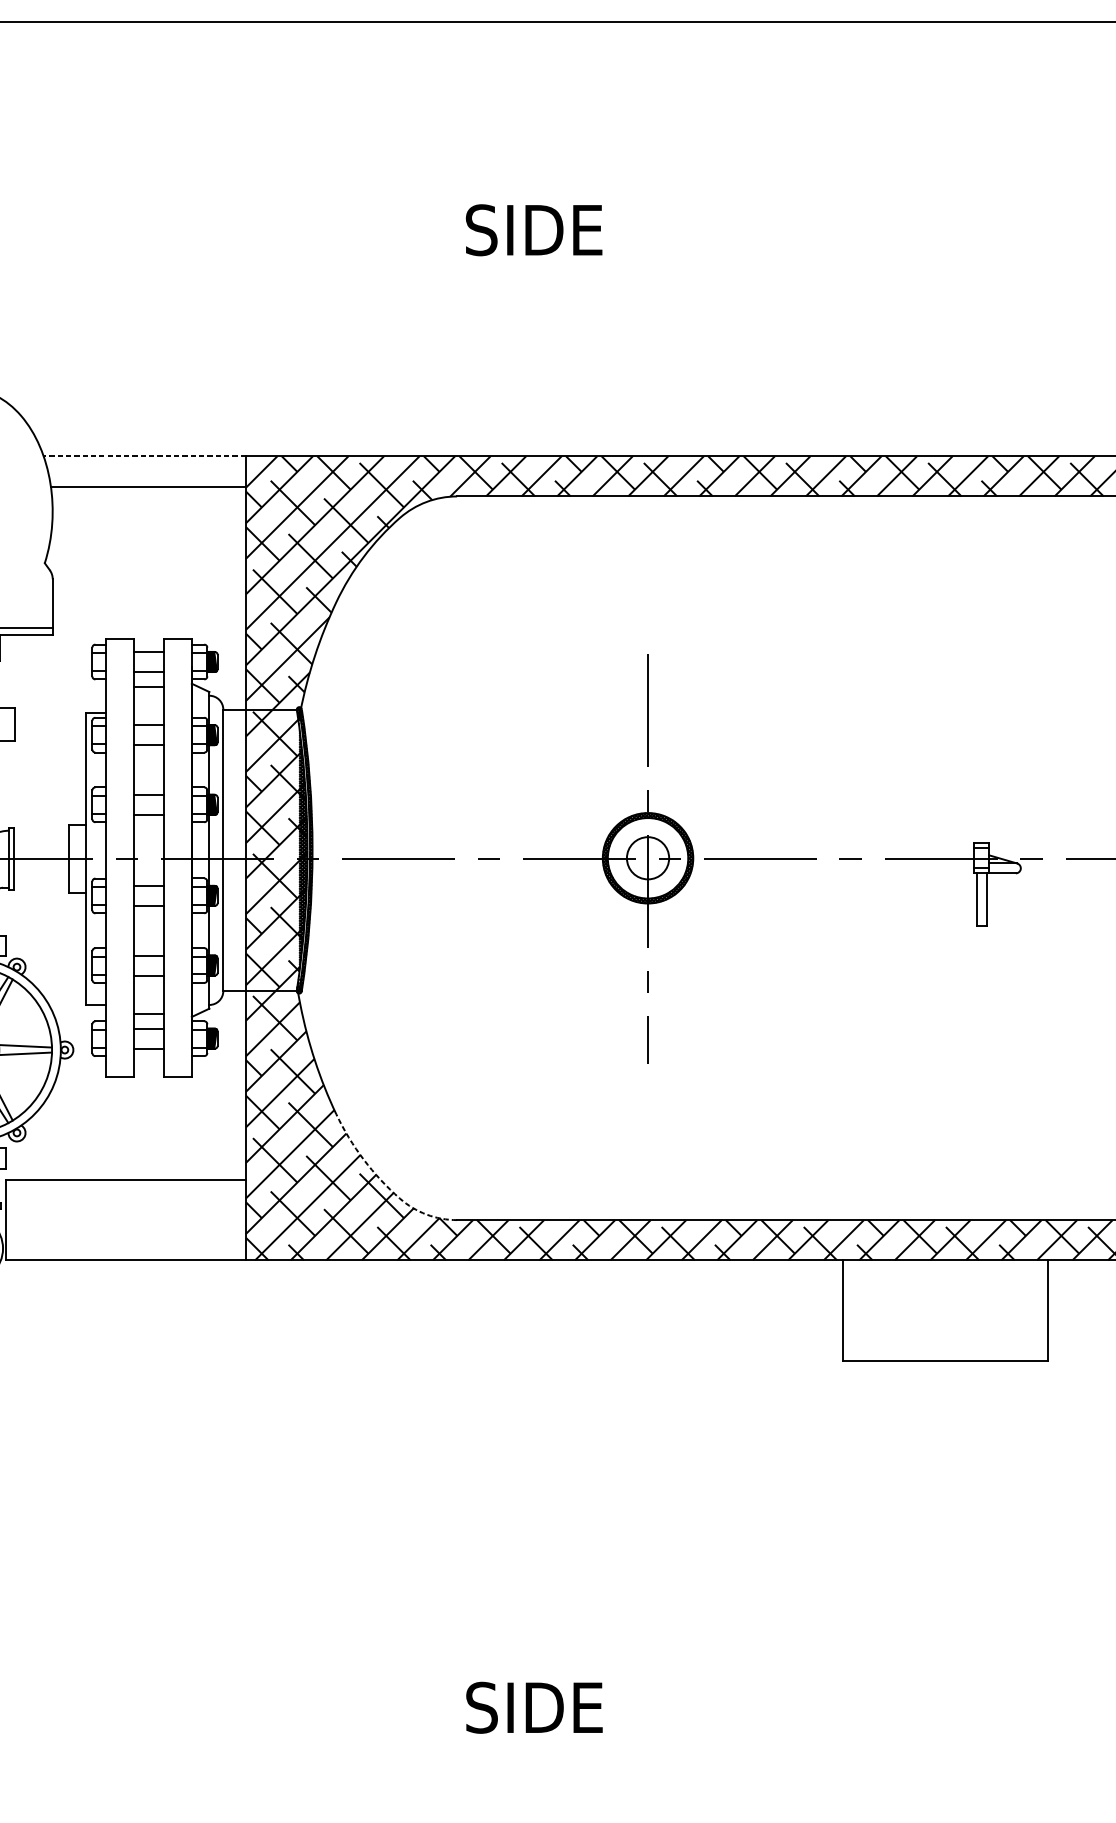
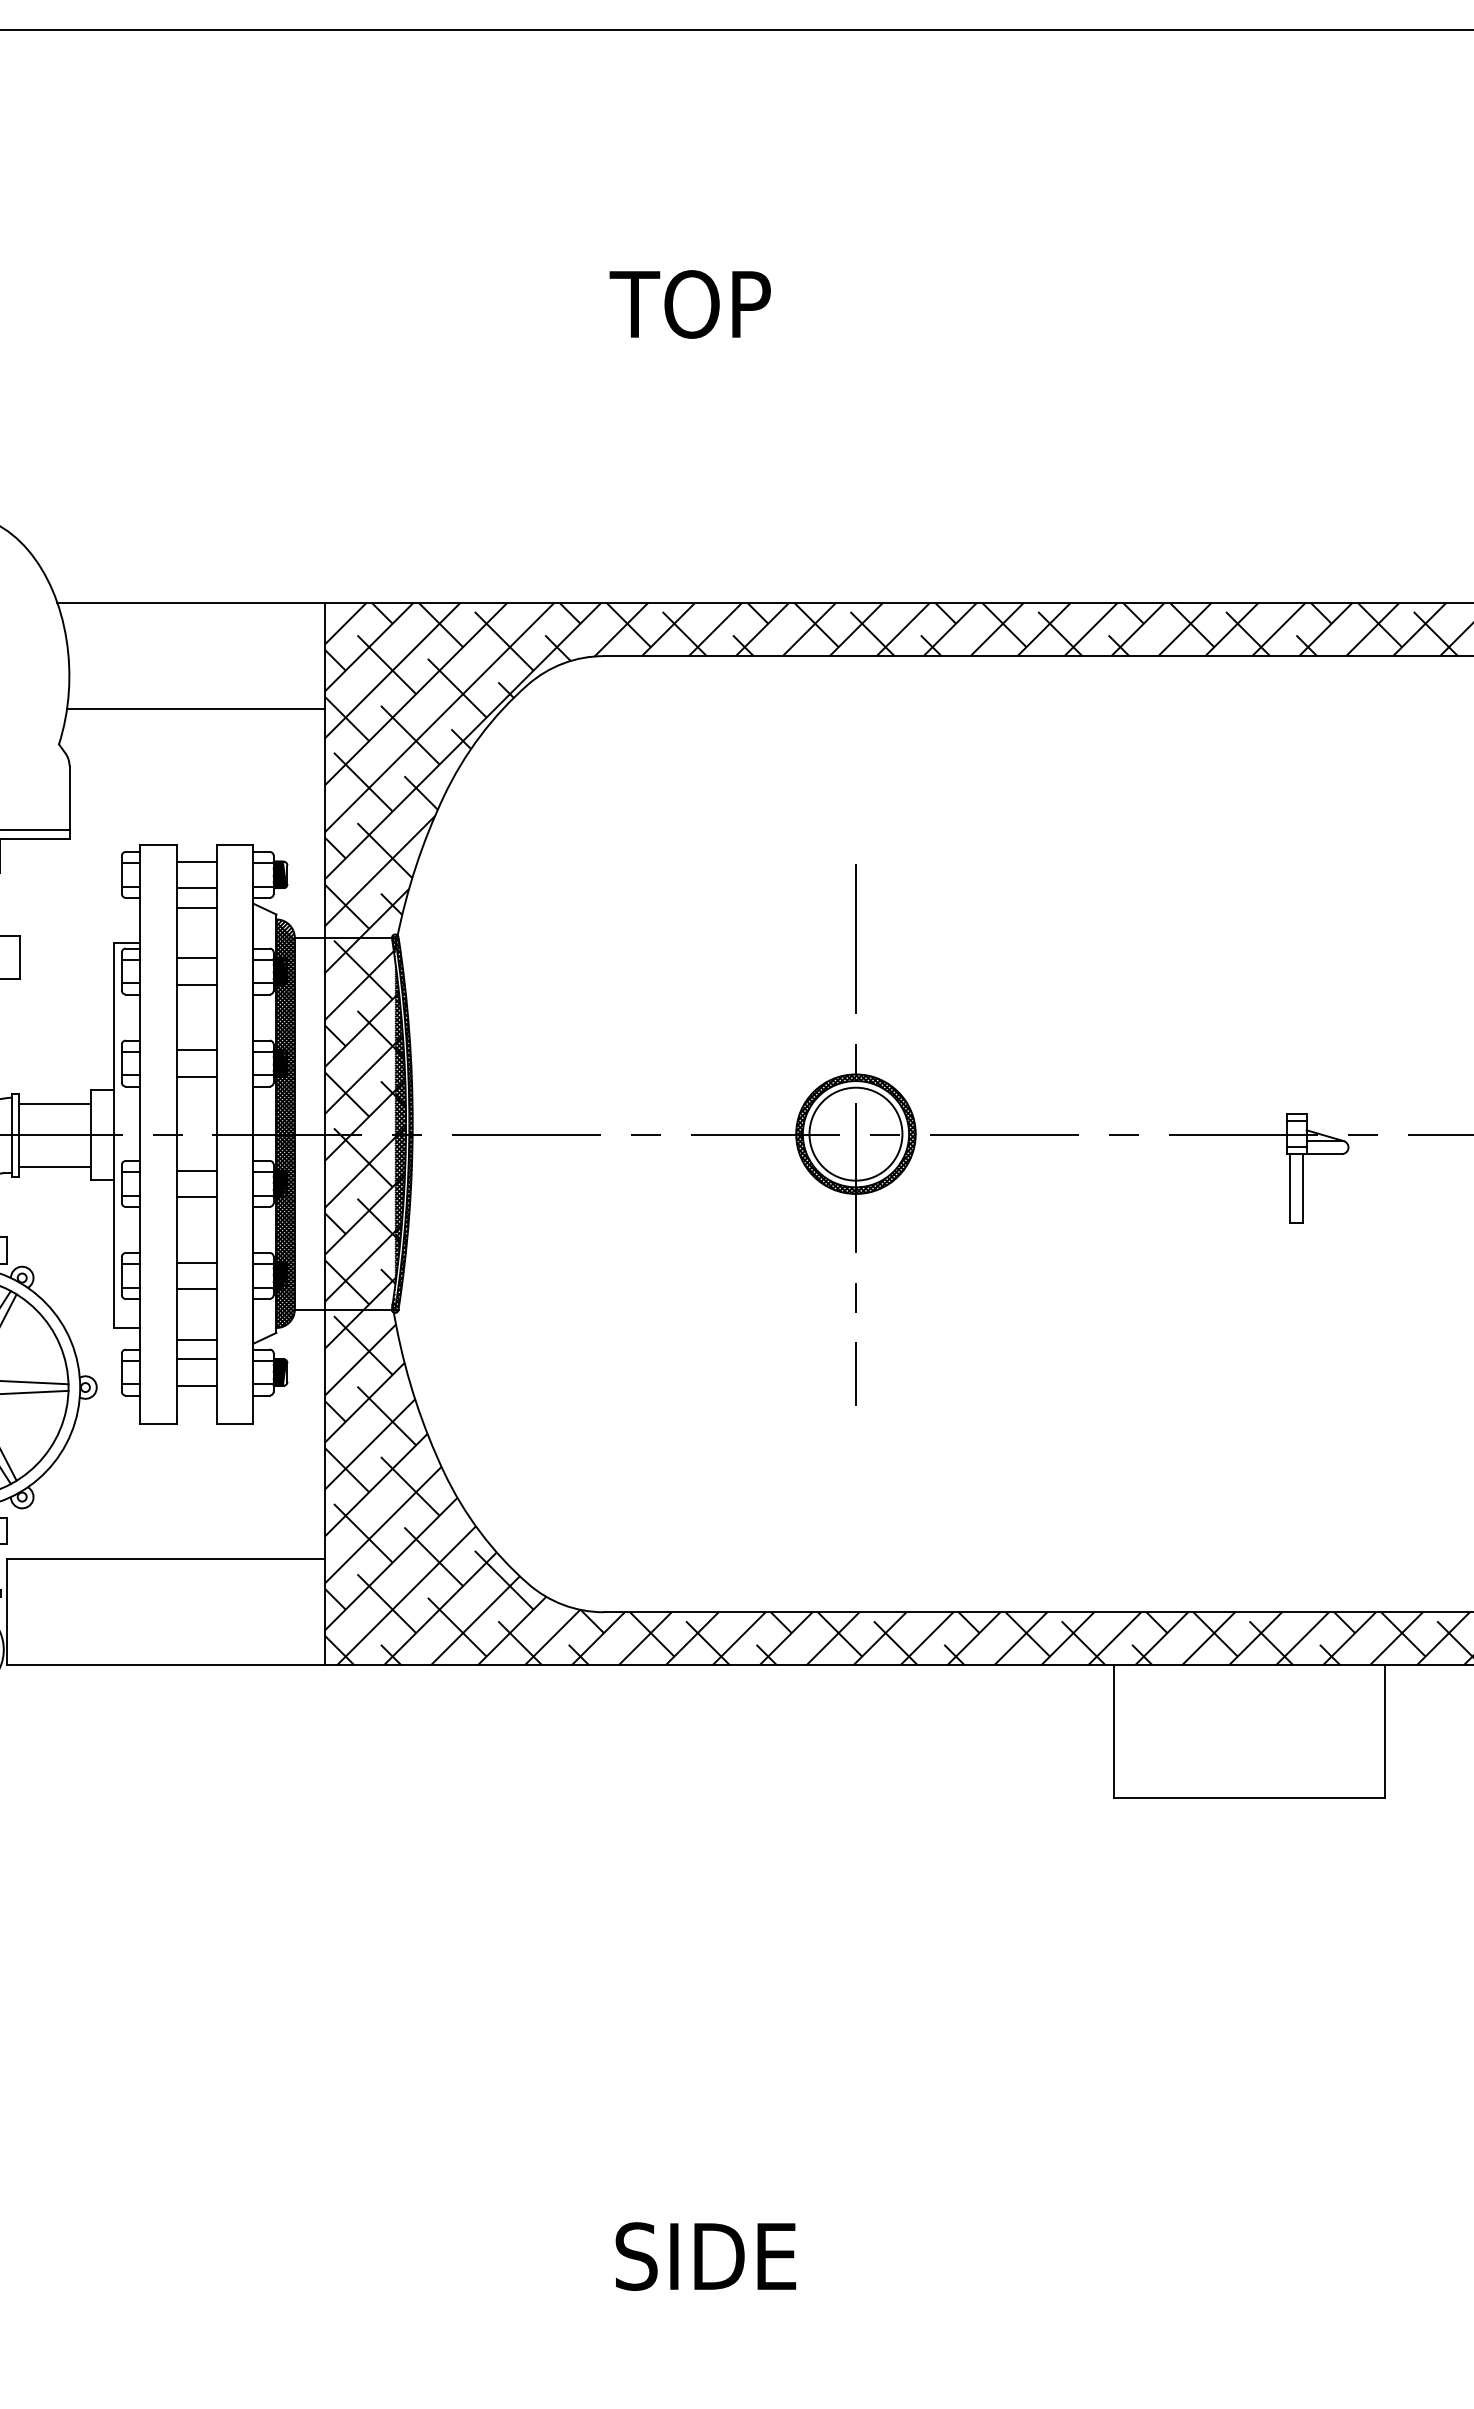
text: (531, 230) -> (702, 304), SIDE -> TOP
line: (145, 456) -> (191, 603), dashed -> solid
line: (148, 487) -> (195, 709), moved
line: (41, 835) -> (54, 1103), added
hatch: (216, 850) -> (285, 1123), added
circle: (647, 857) -> (855, 1133), size x1.67
line: (41, 882) -> (54, 1166), added
line: (385, 1184) -> (509, 1565), dashed -> solid

